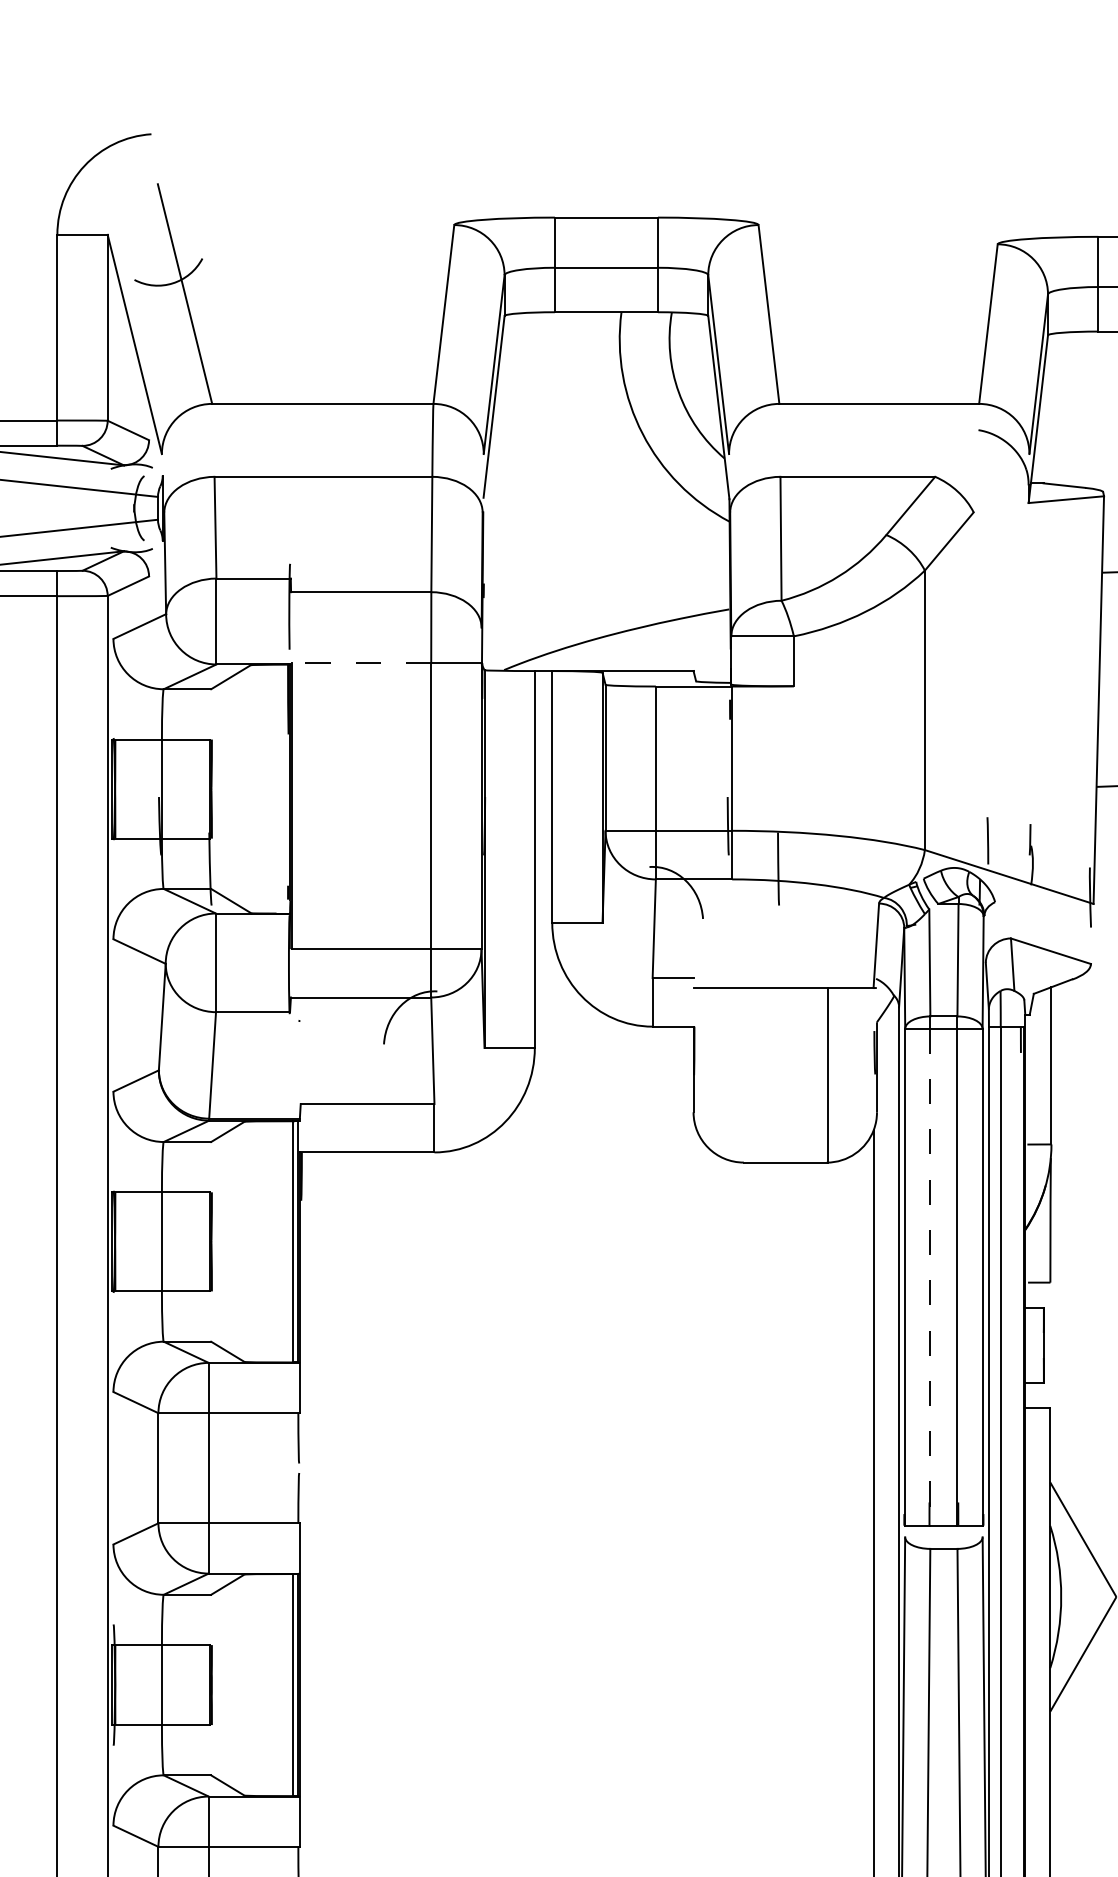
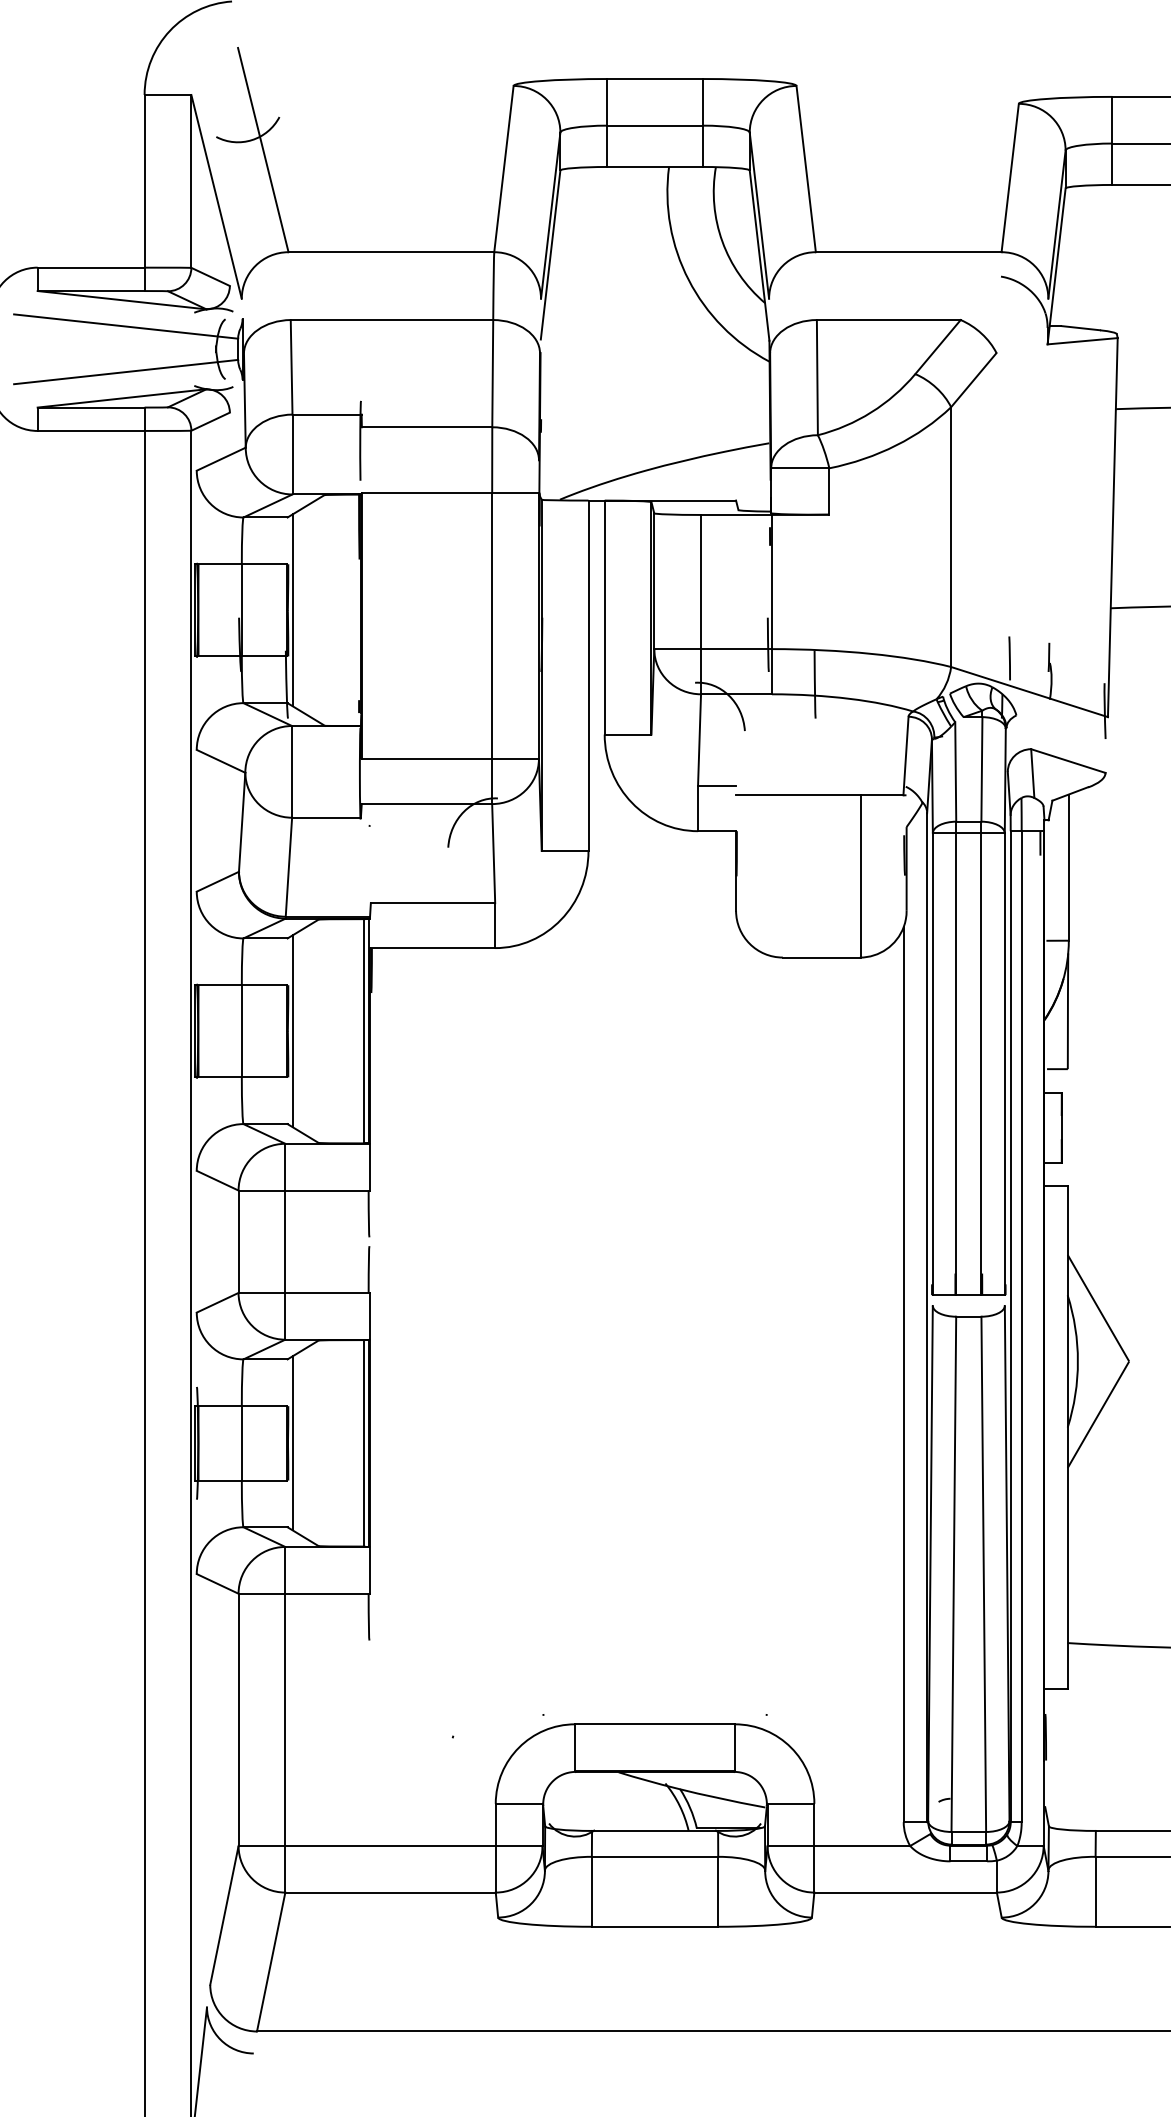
line: (361, 663) -> (427, 493), dashed -> solid
line: (216, 789) -> (292, 610), added
line: (216, 1242) -> (292, 1031), added
line: (930, 1277) -> (956, 1064), dashed -> solid
line: (216, 1685) -> (292, 1443), added

